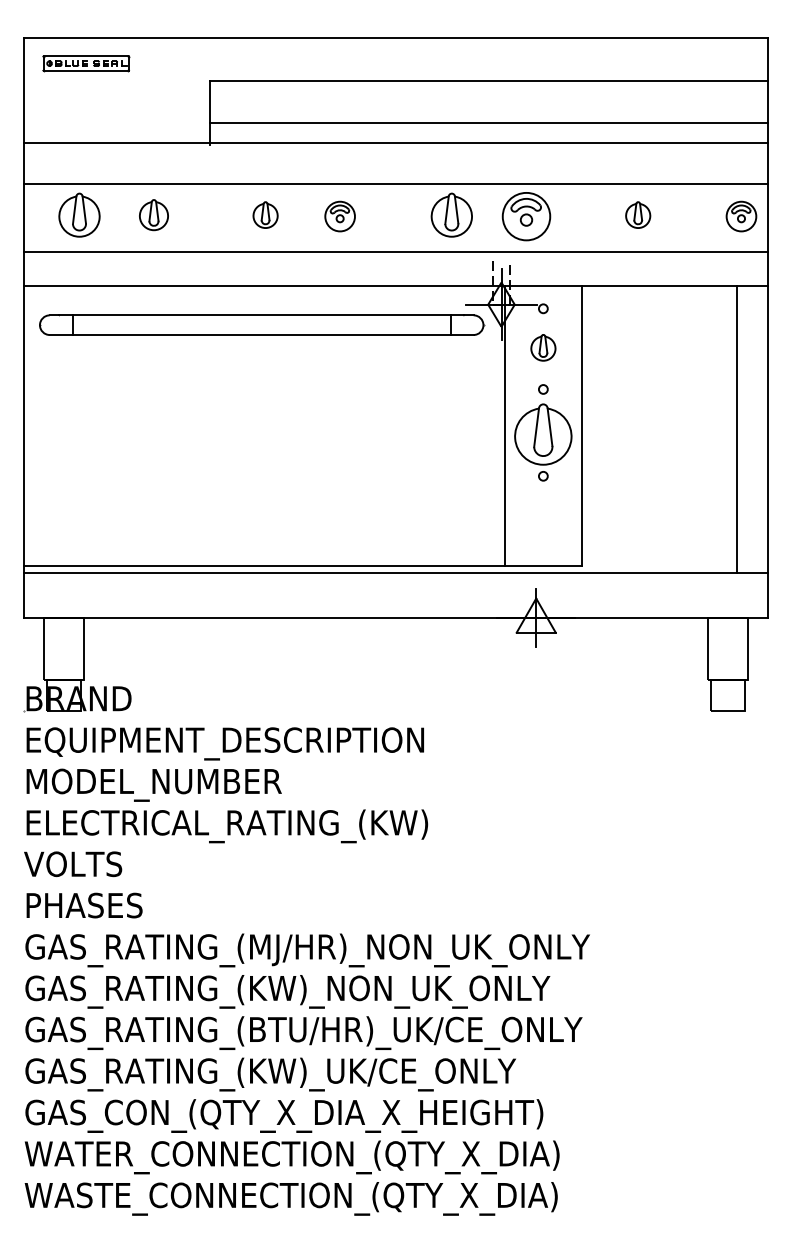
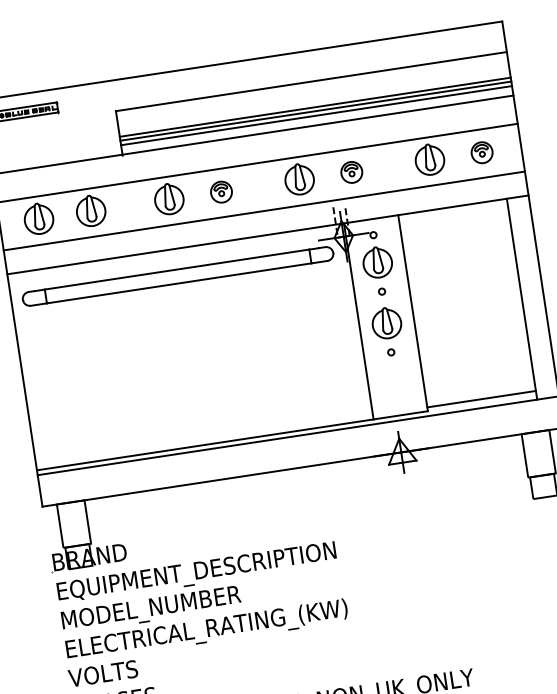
line: (488, 117) -> (314, 107), added
line: (488, 129) -> (316, 115), added
part: (153, 214) -> (90, 210), size x1.43
part: (265, 214) -> (169, 198), size x1.67
part: (638, 214) -> (430, 159), size x1.67
part: (525, 216) -> (351, 172), size x0.62
part: (741, 216) -> (482, 152), moved
part: (543, 347) -> (377, 262), size x1.67
part: (543, 434) -> (386, 323), size x0.71
line: (659, 560) -> (481, 399), added

